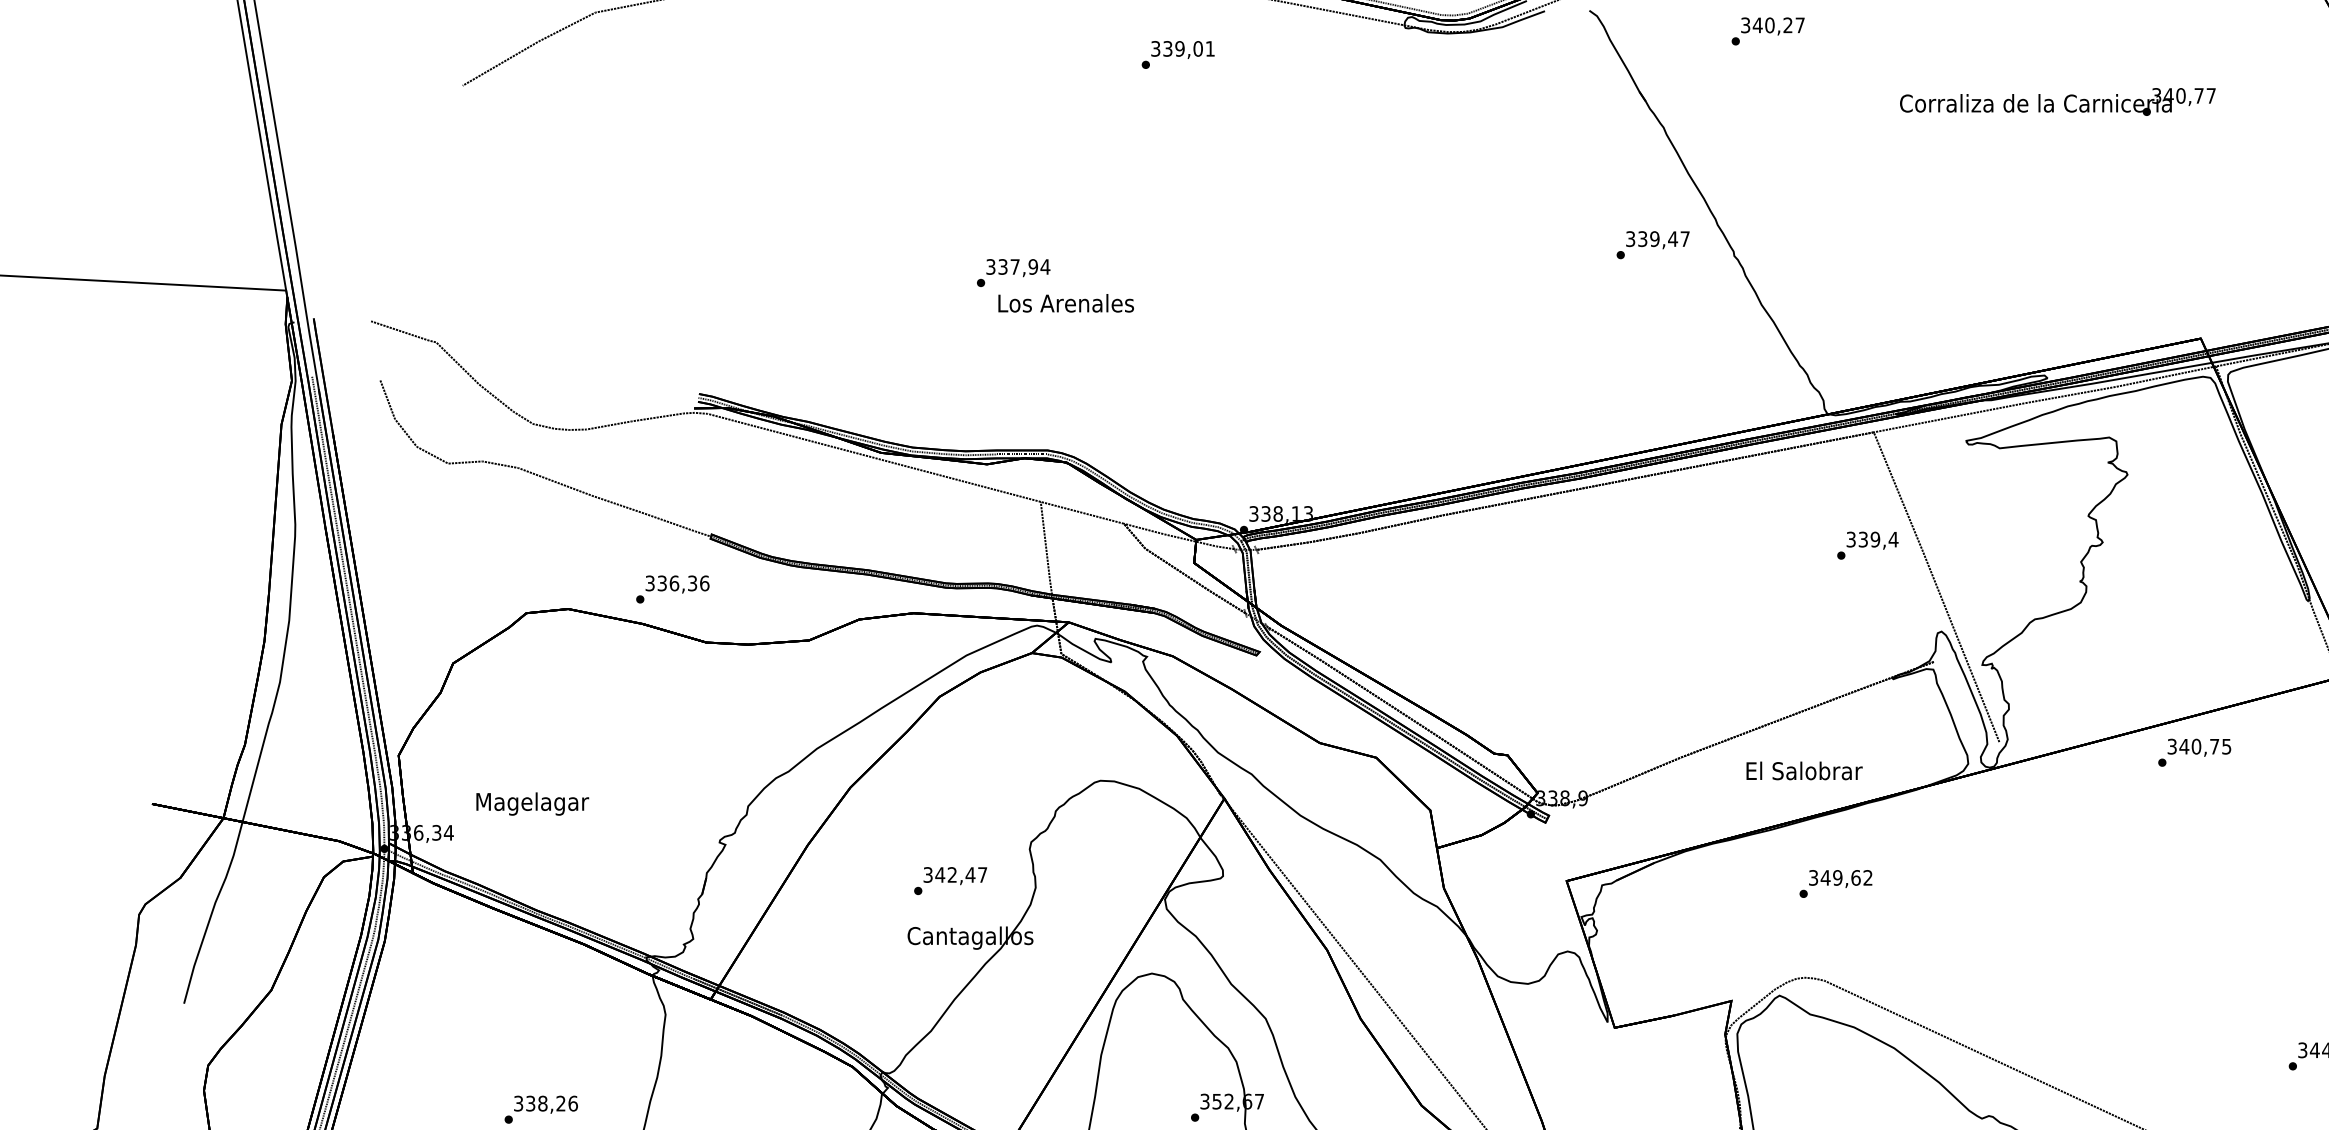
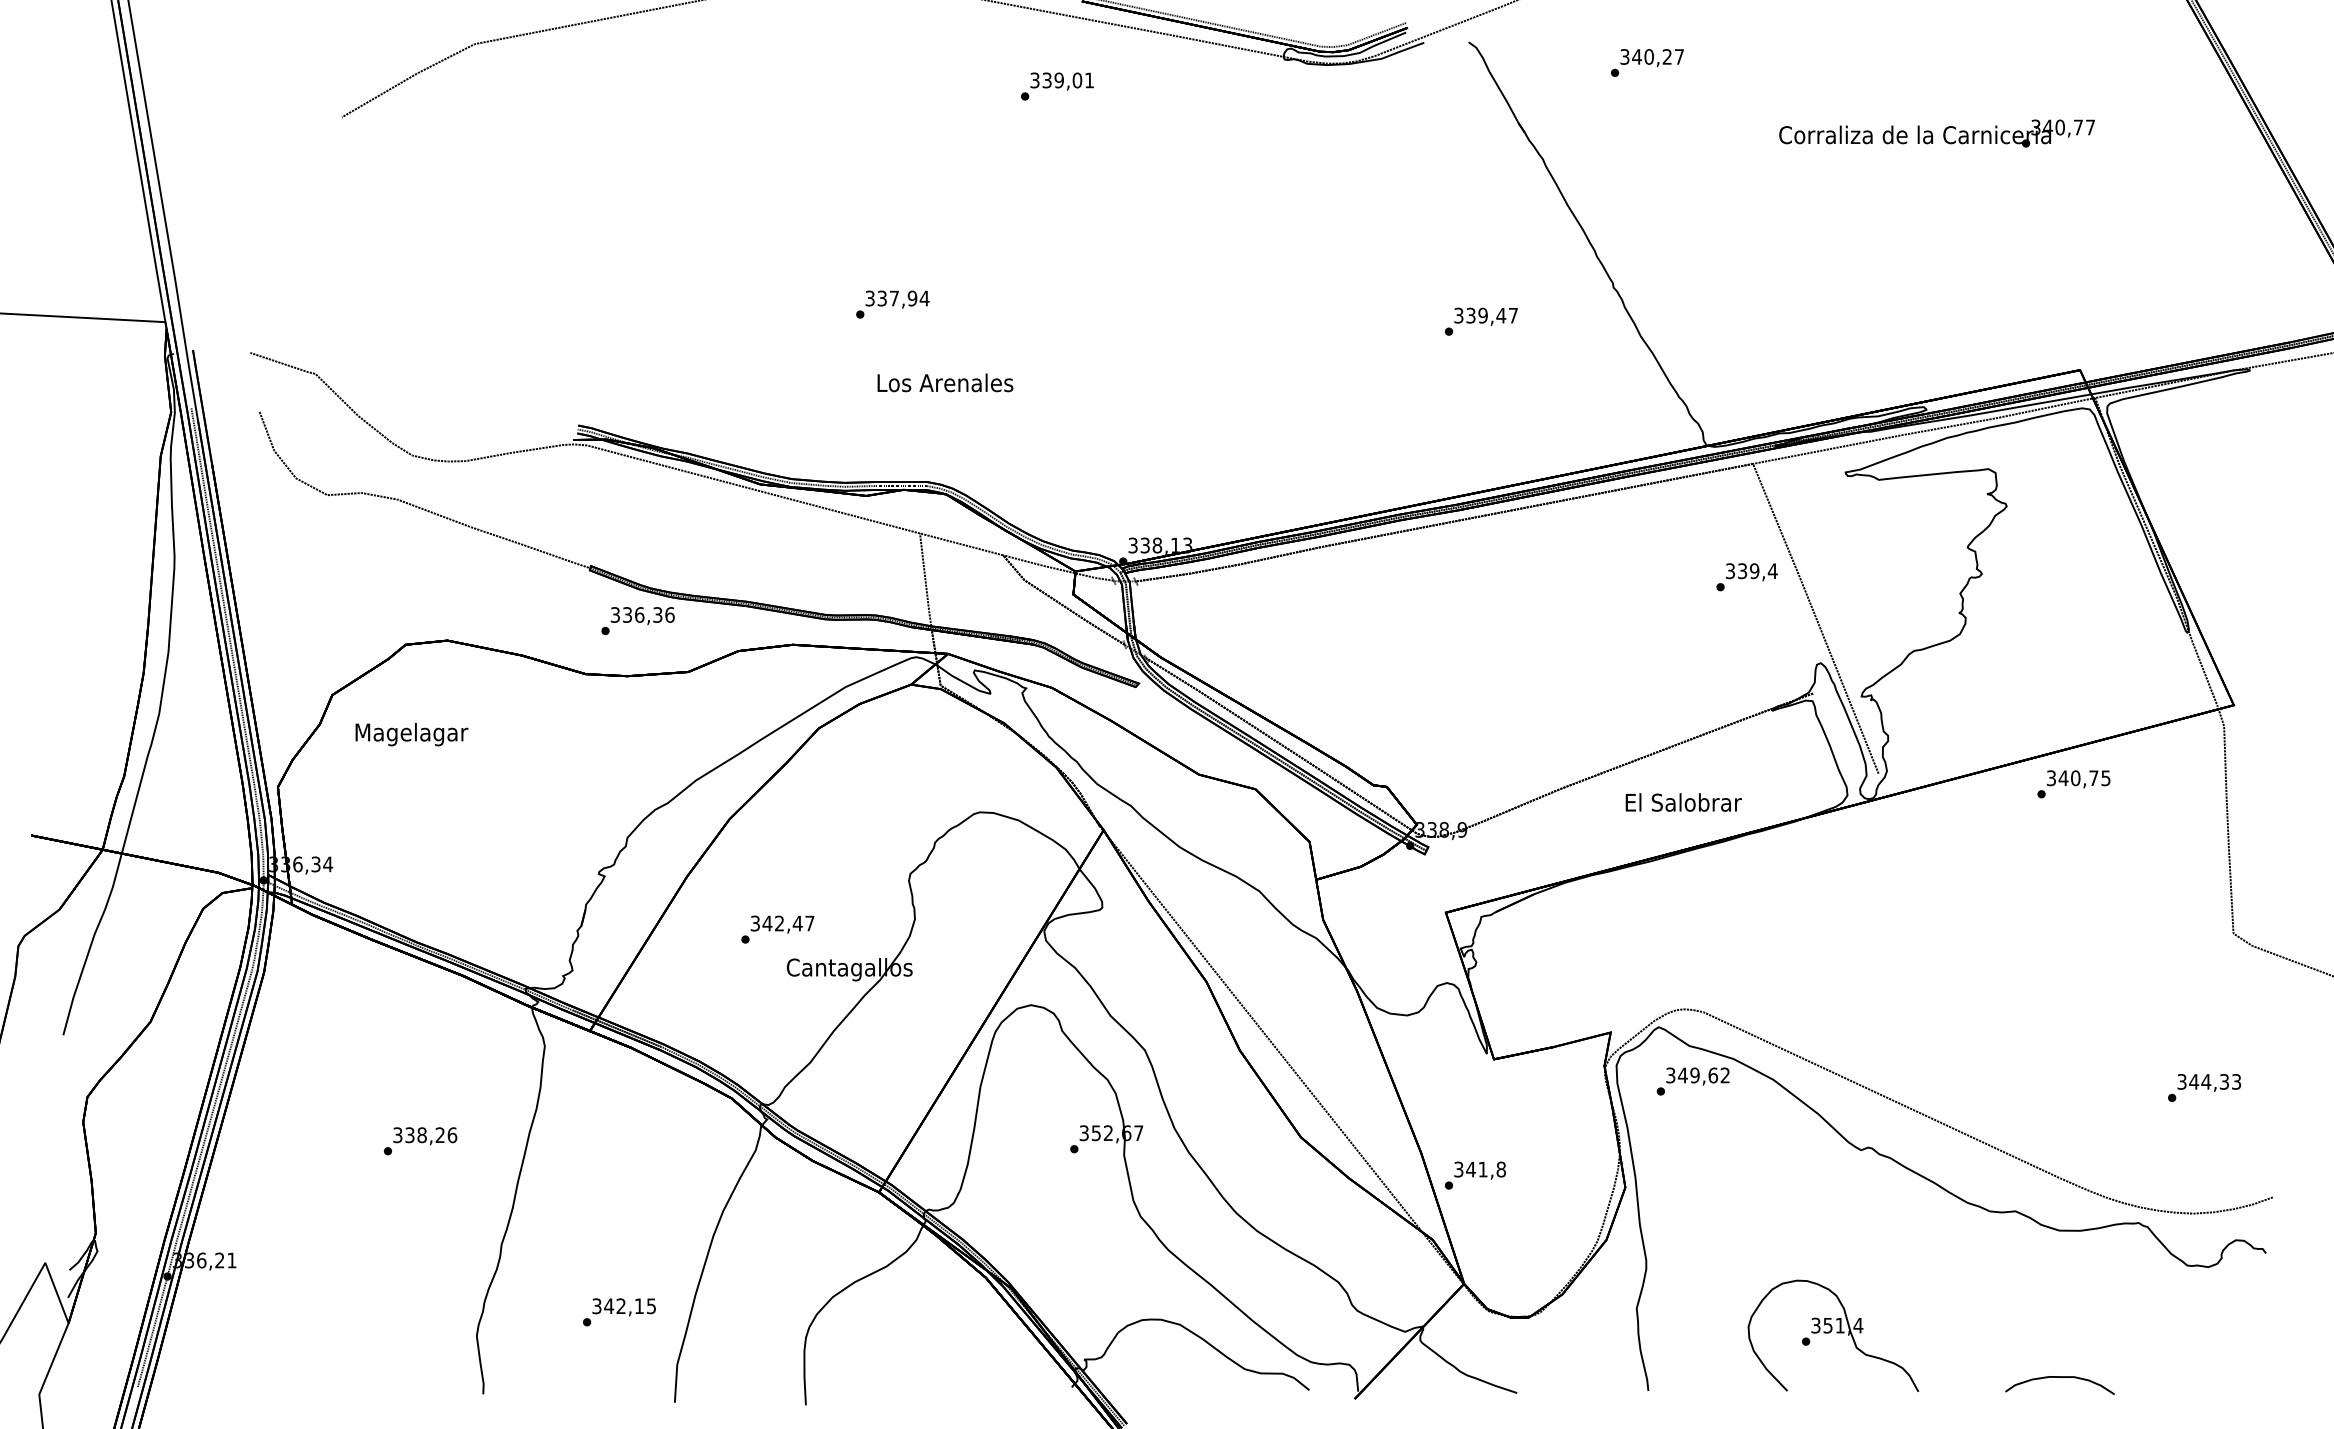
text: (1653, 244) -> (1481, 321), moved
text: (1066, 302) -> (945, 382), moved
text: (672, 589) -> (637, 621), moved
text: (532, 803) -> (411, 734), moved
text: (950, 880) -> (777, 929), moved
text: (1835, 883) -> (1692, 1081), moved

